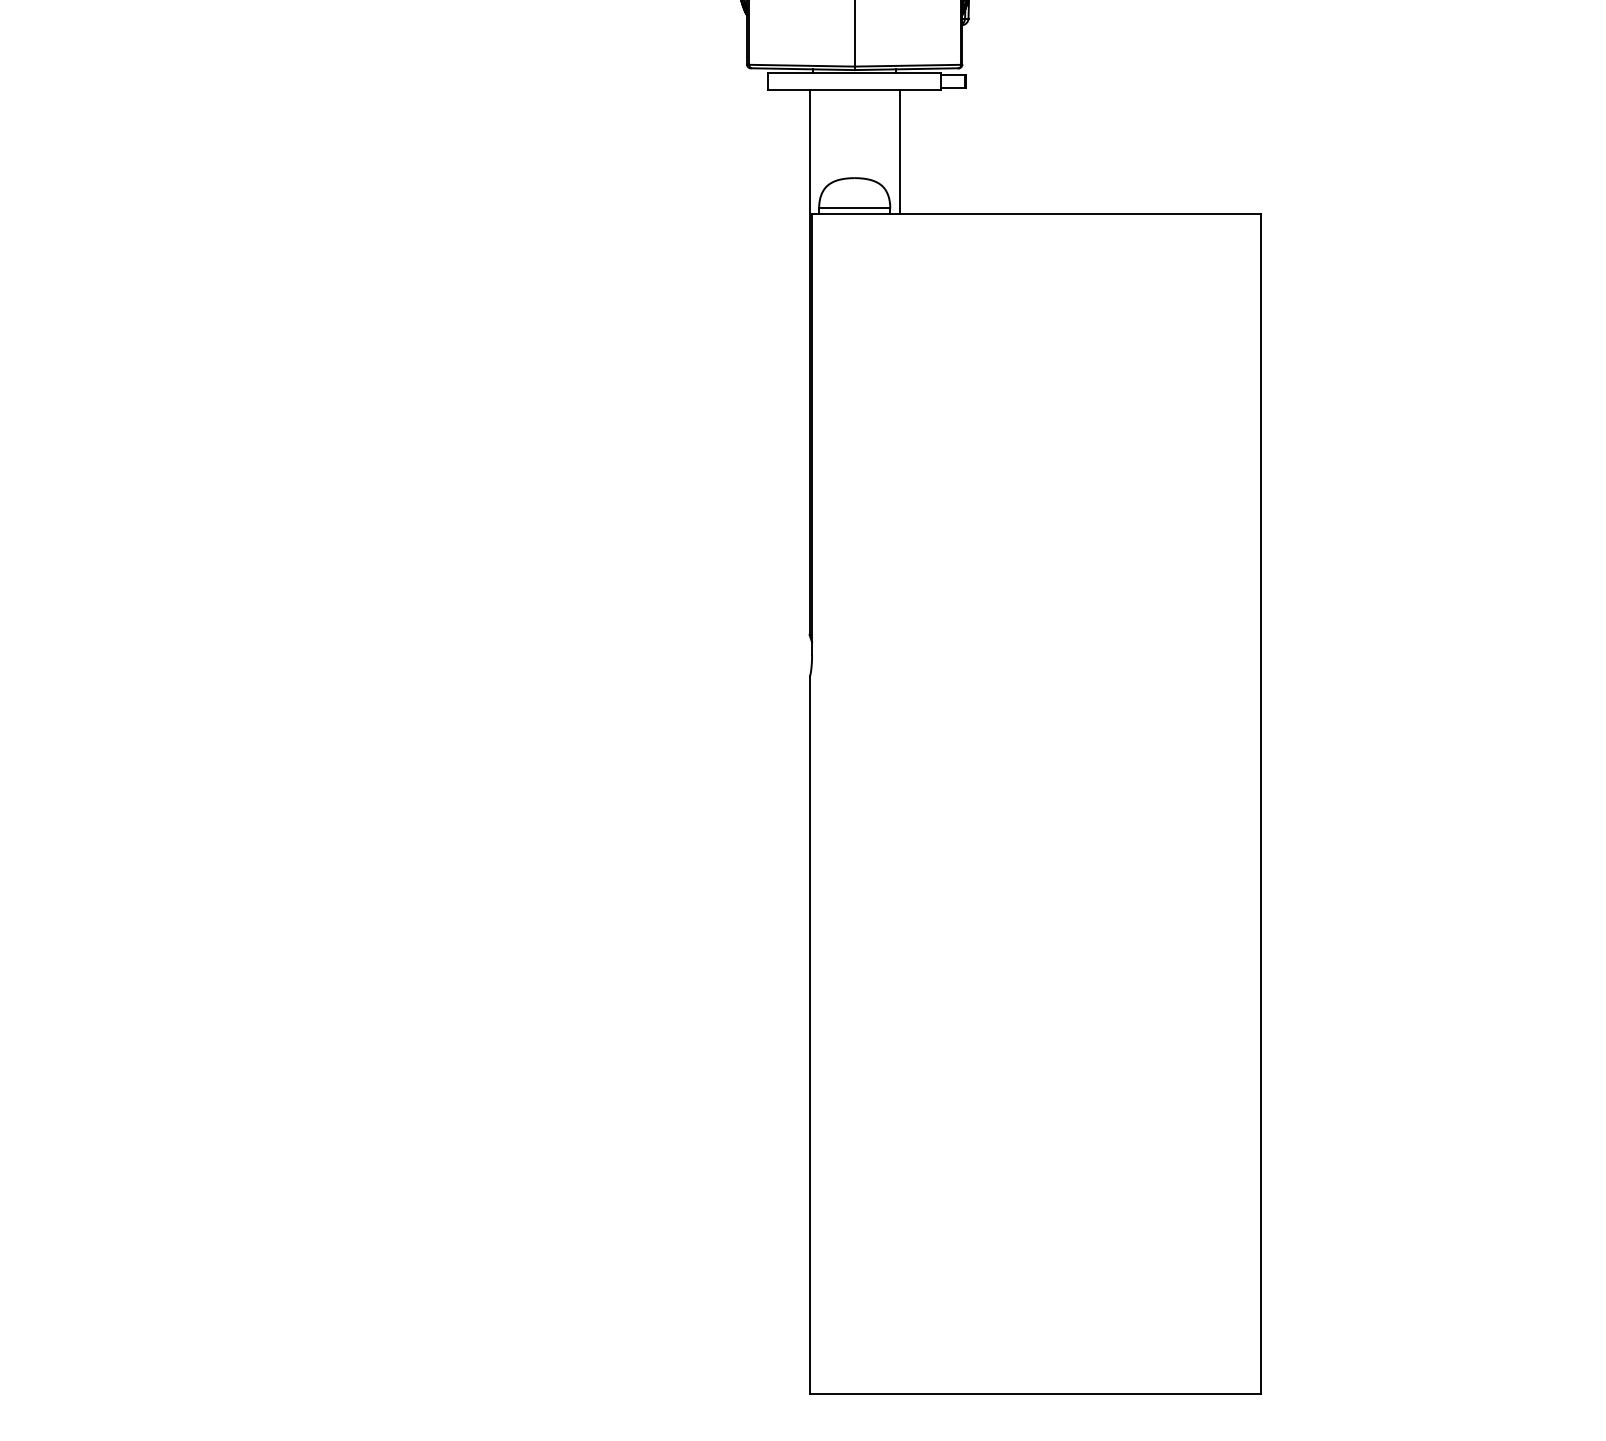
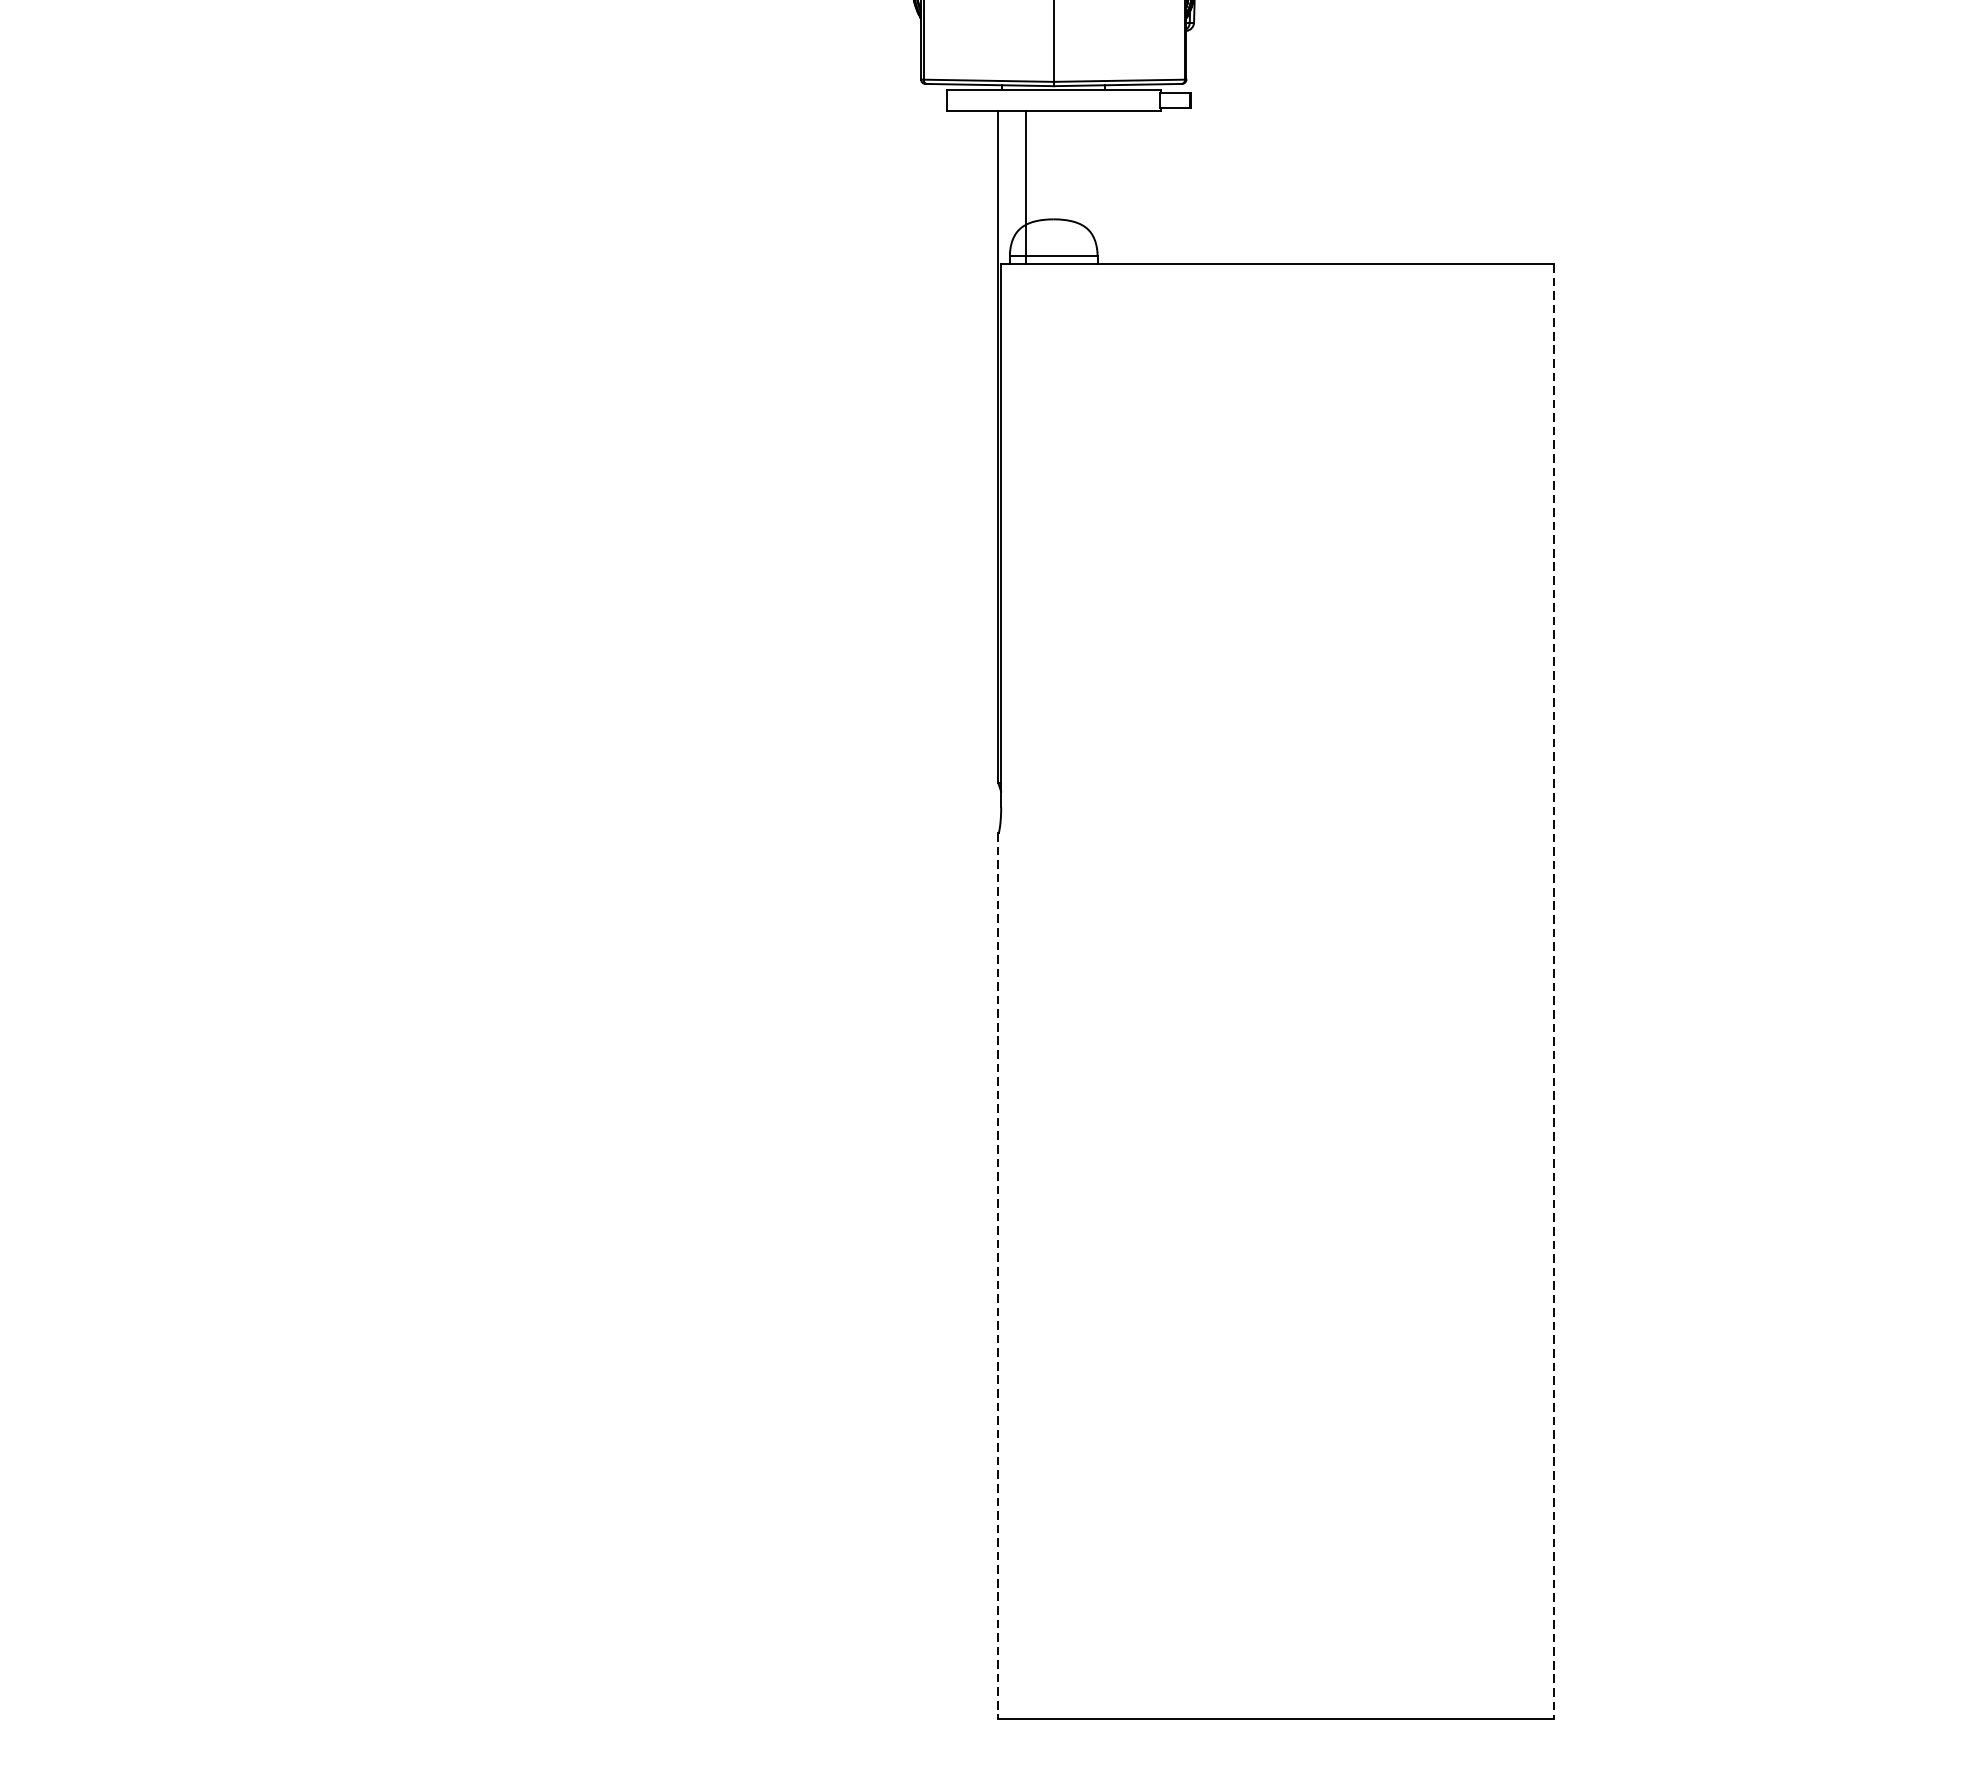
line: (899, 152) -> (1025, 187), moved
line: (1260, 804) -> (1554, 991), solid -> dashed
line: (809, 1035) -> (998, 1276), solid -> dashed

